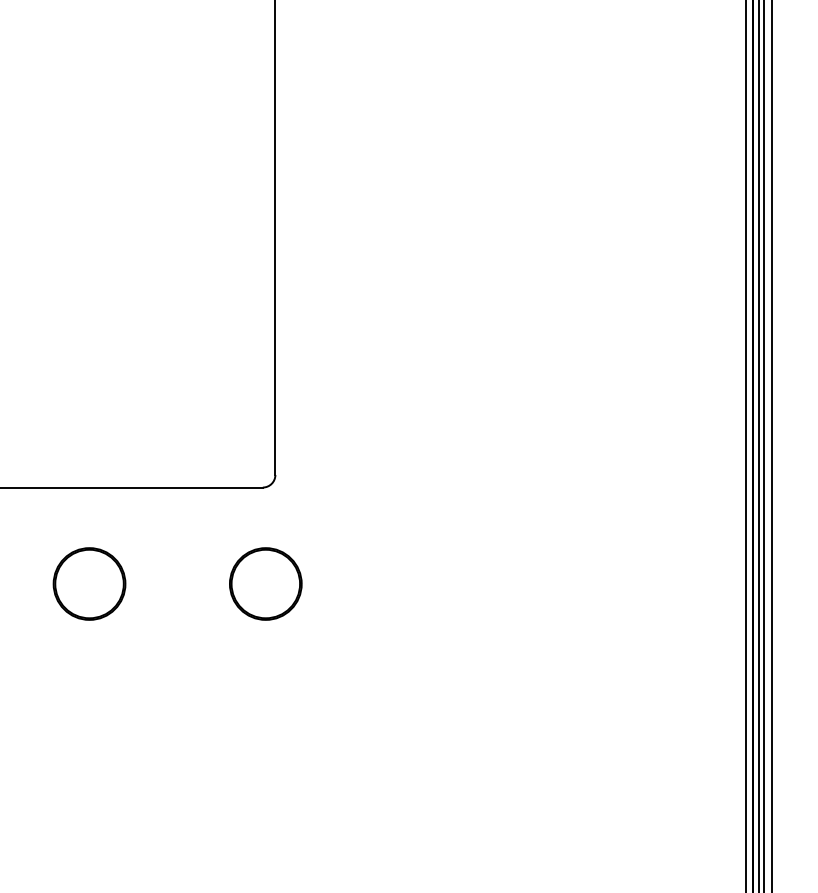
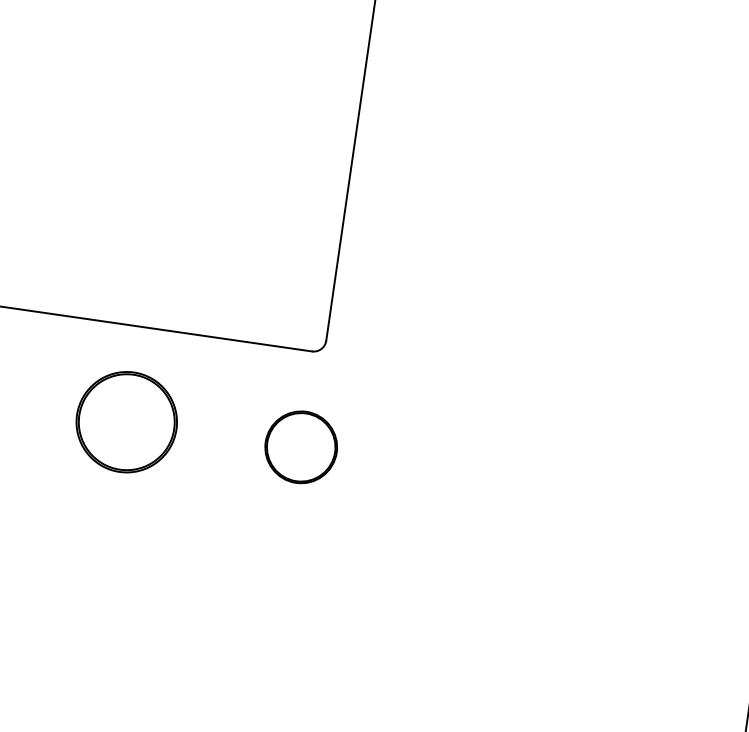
part: (89, 583) -> (126, 421), size x1.4

